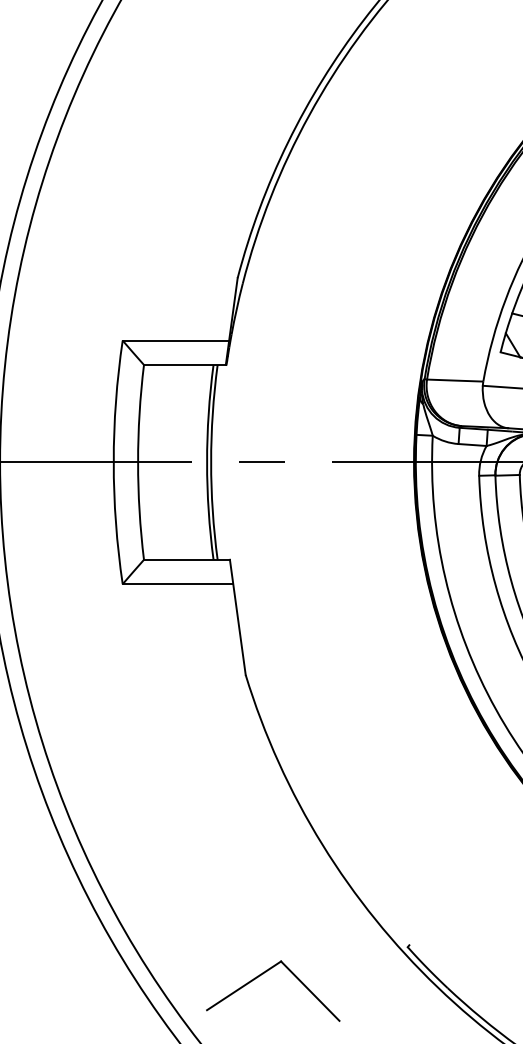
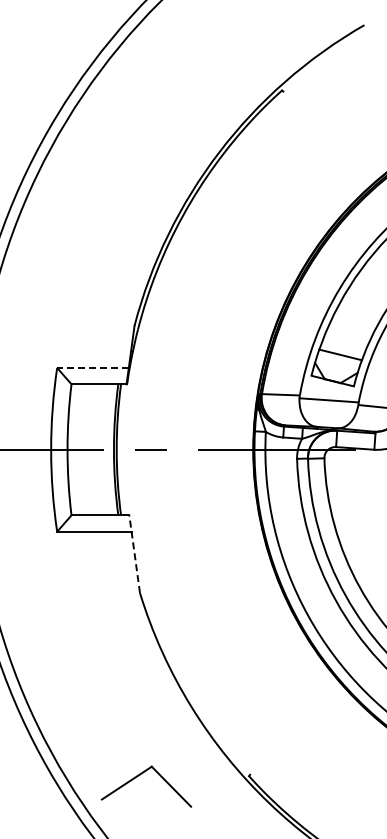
line: (176, 340) -> (93, 367), solid -> dashed
line: (237, 616) -> (134, 553), solid -> dashed
part: (264, 974) -> (140, 775), moved

